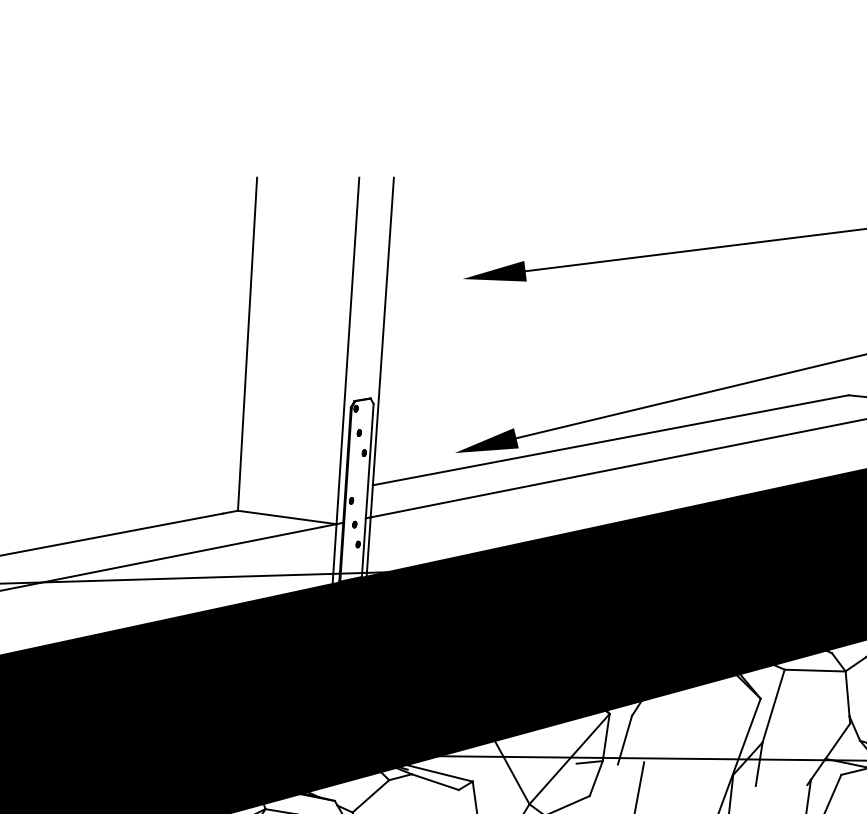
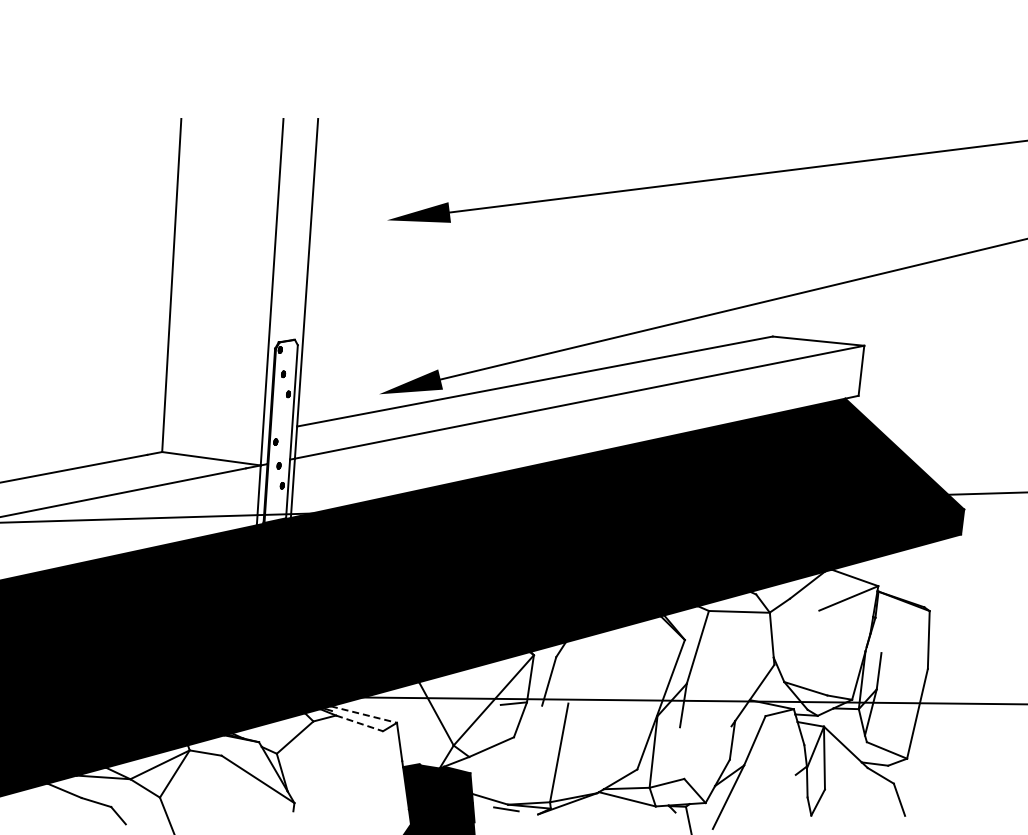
line: (440, 773) -> (364, 714), solid -> dashed
line: (435, 782) -> (359, 723), solid -> dashed

